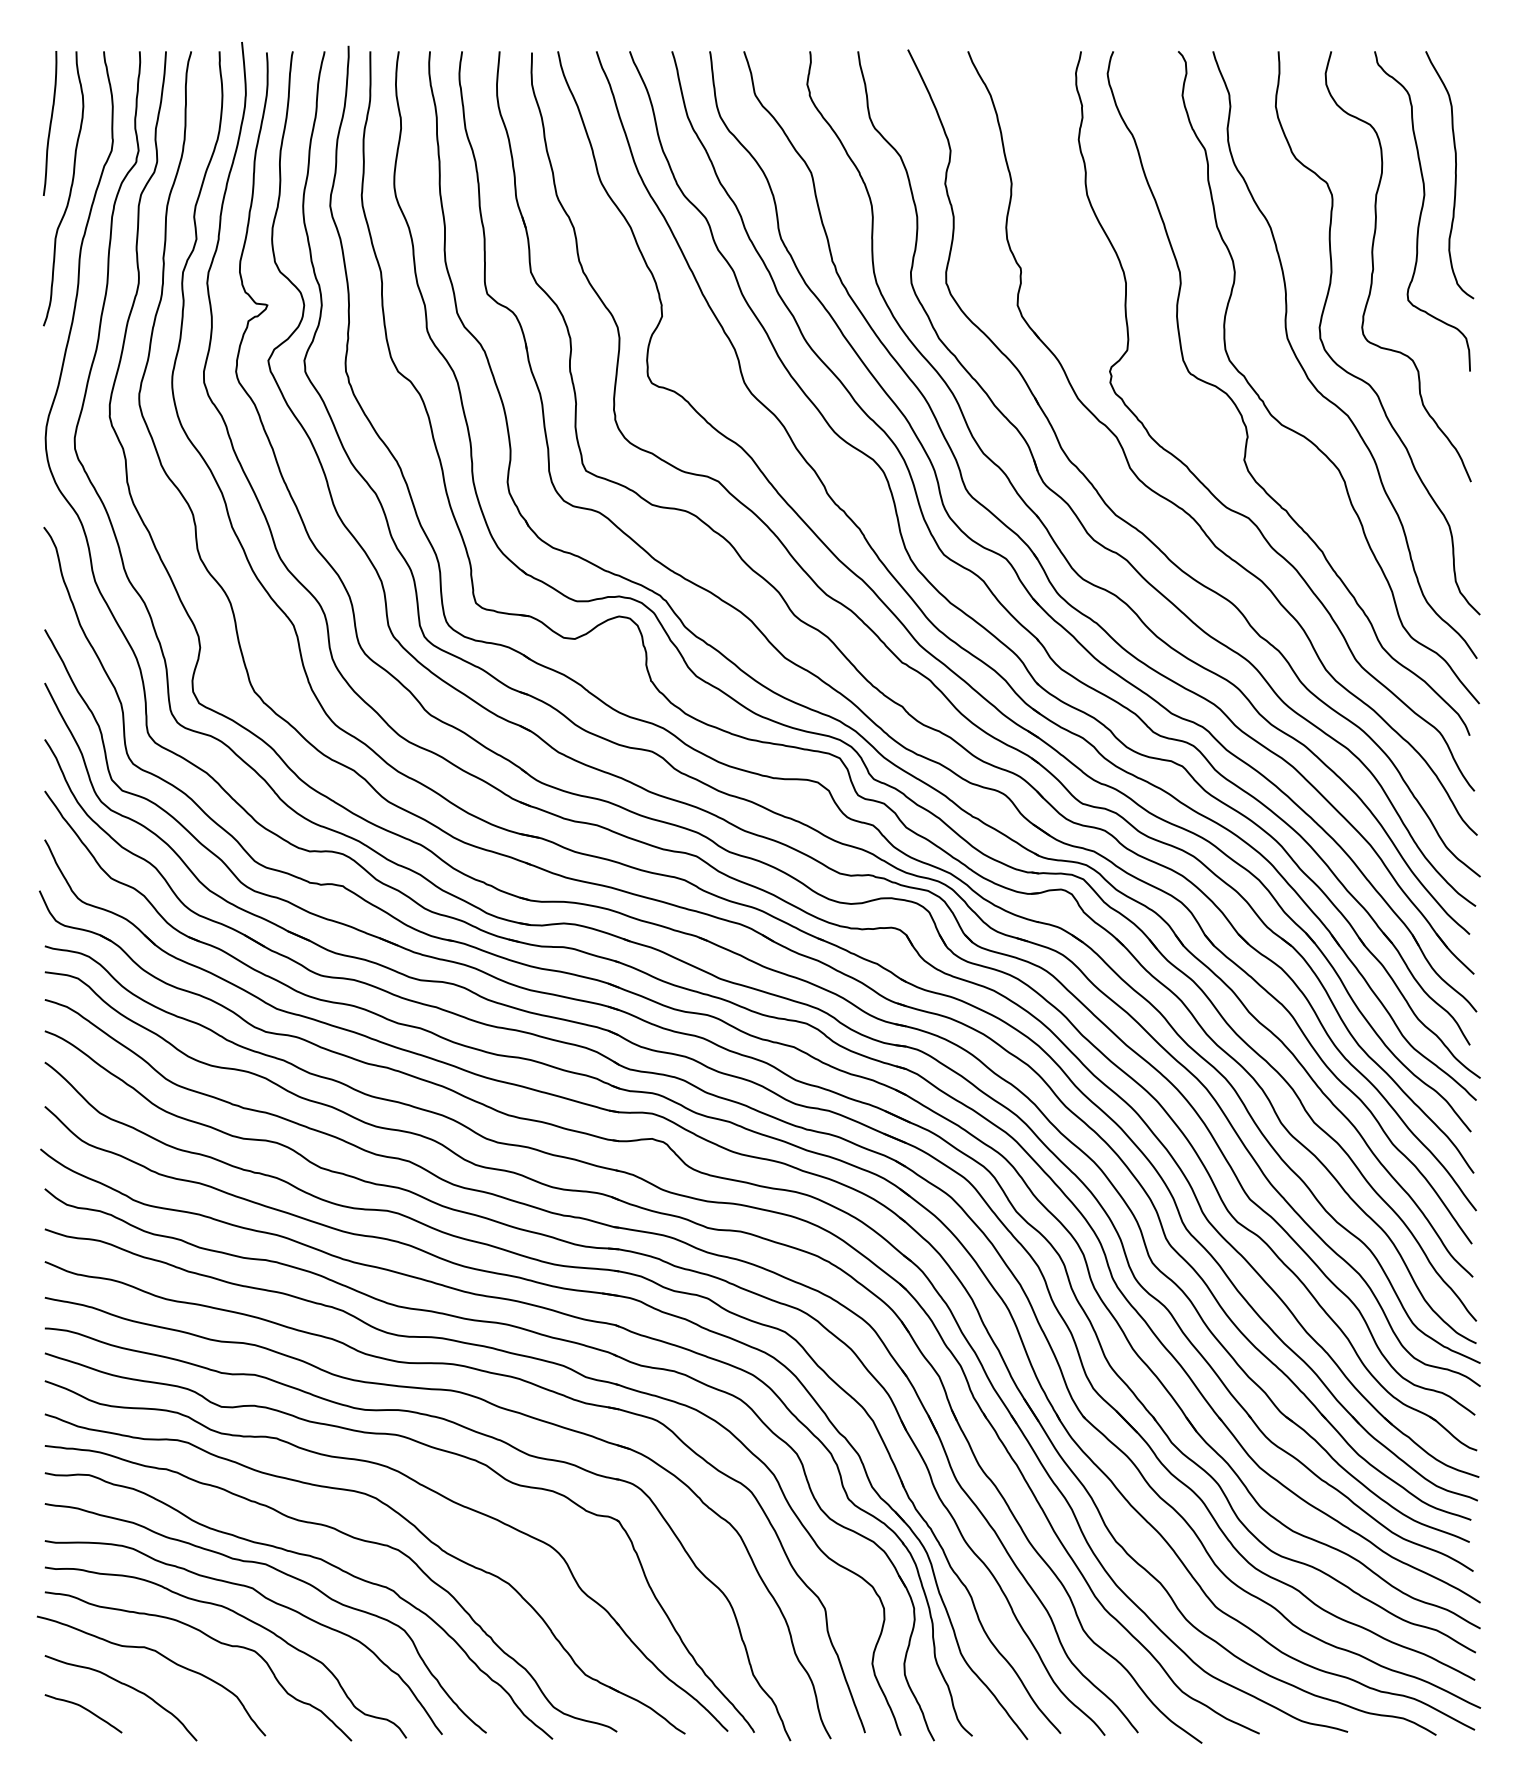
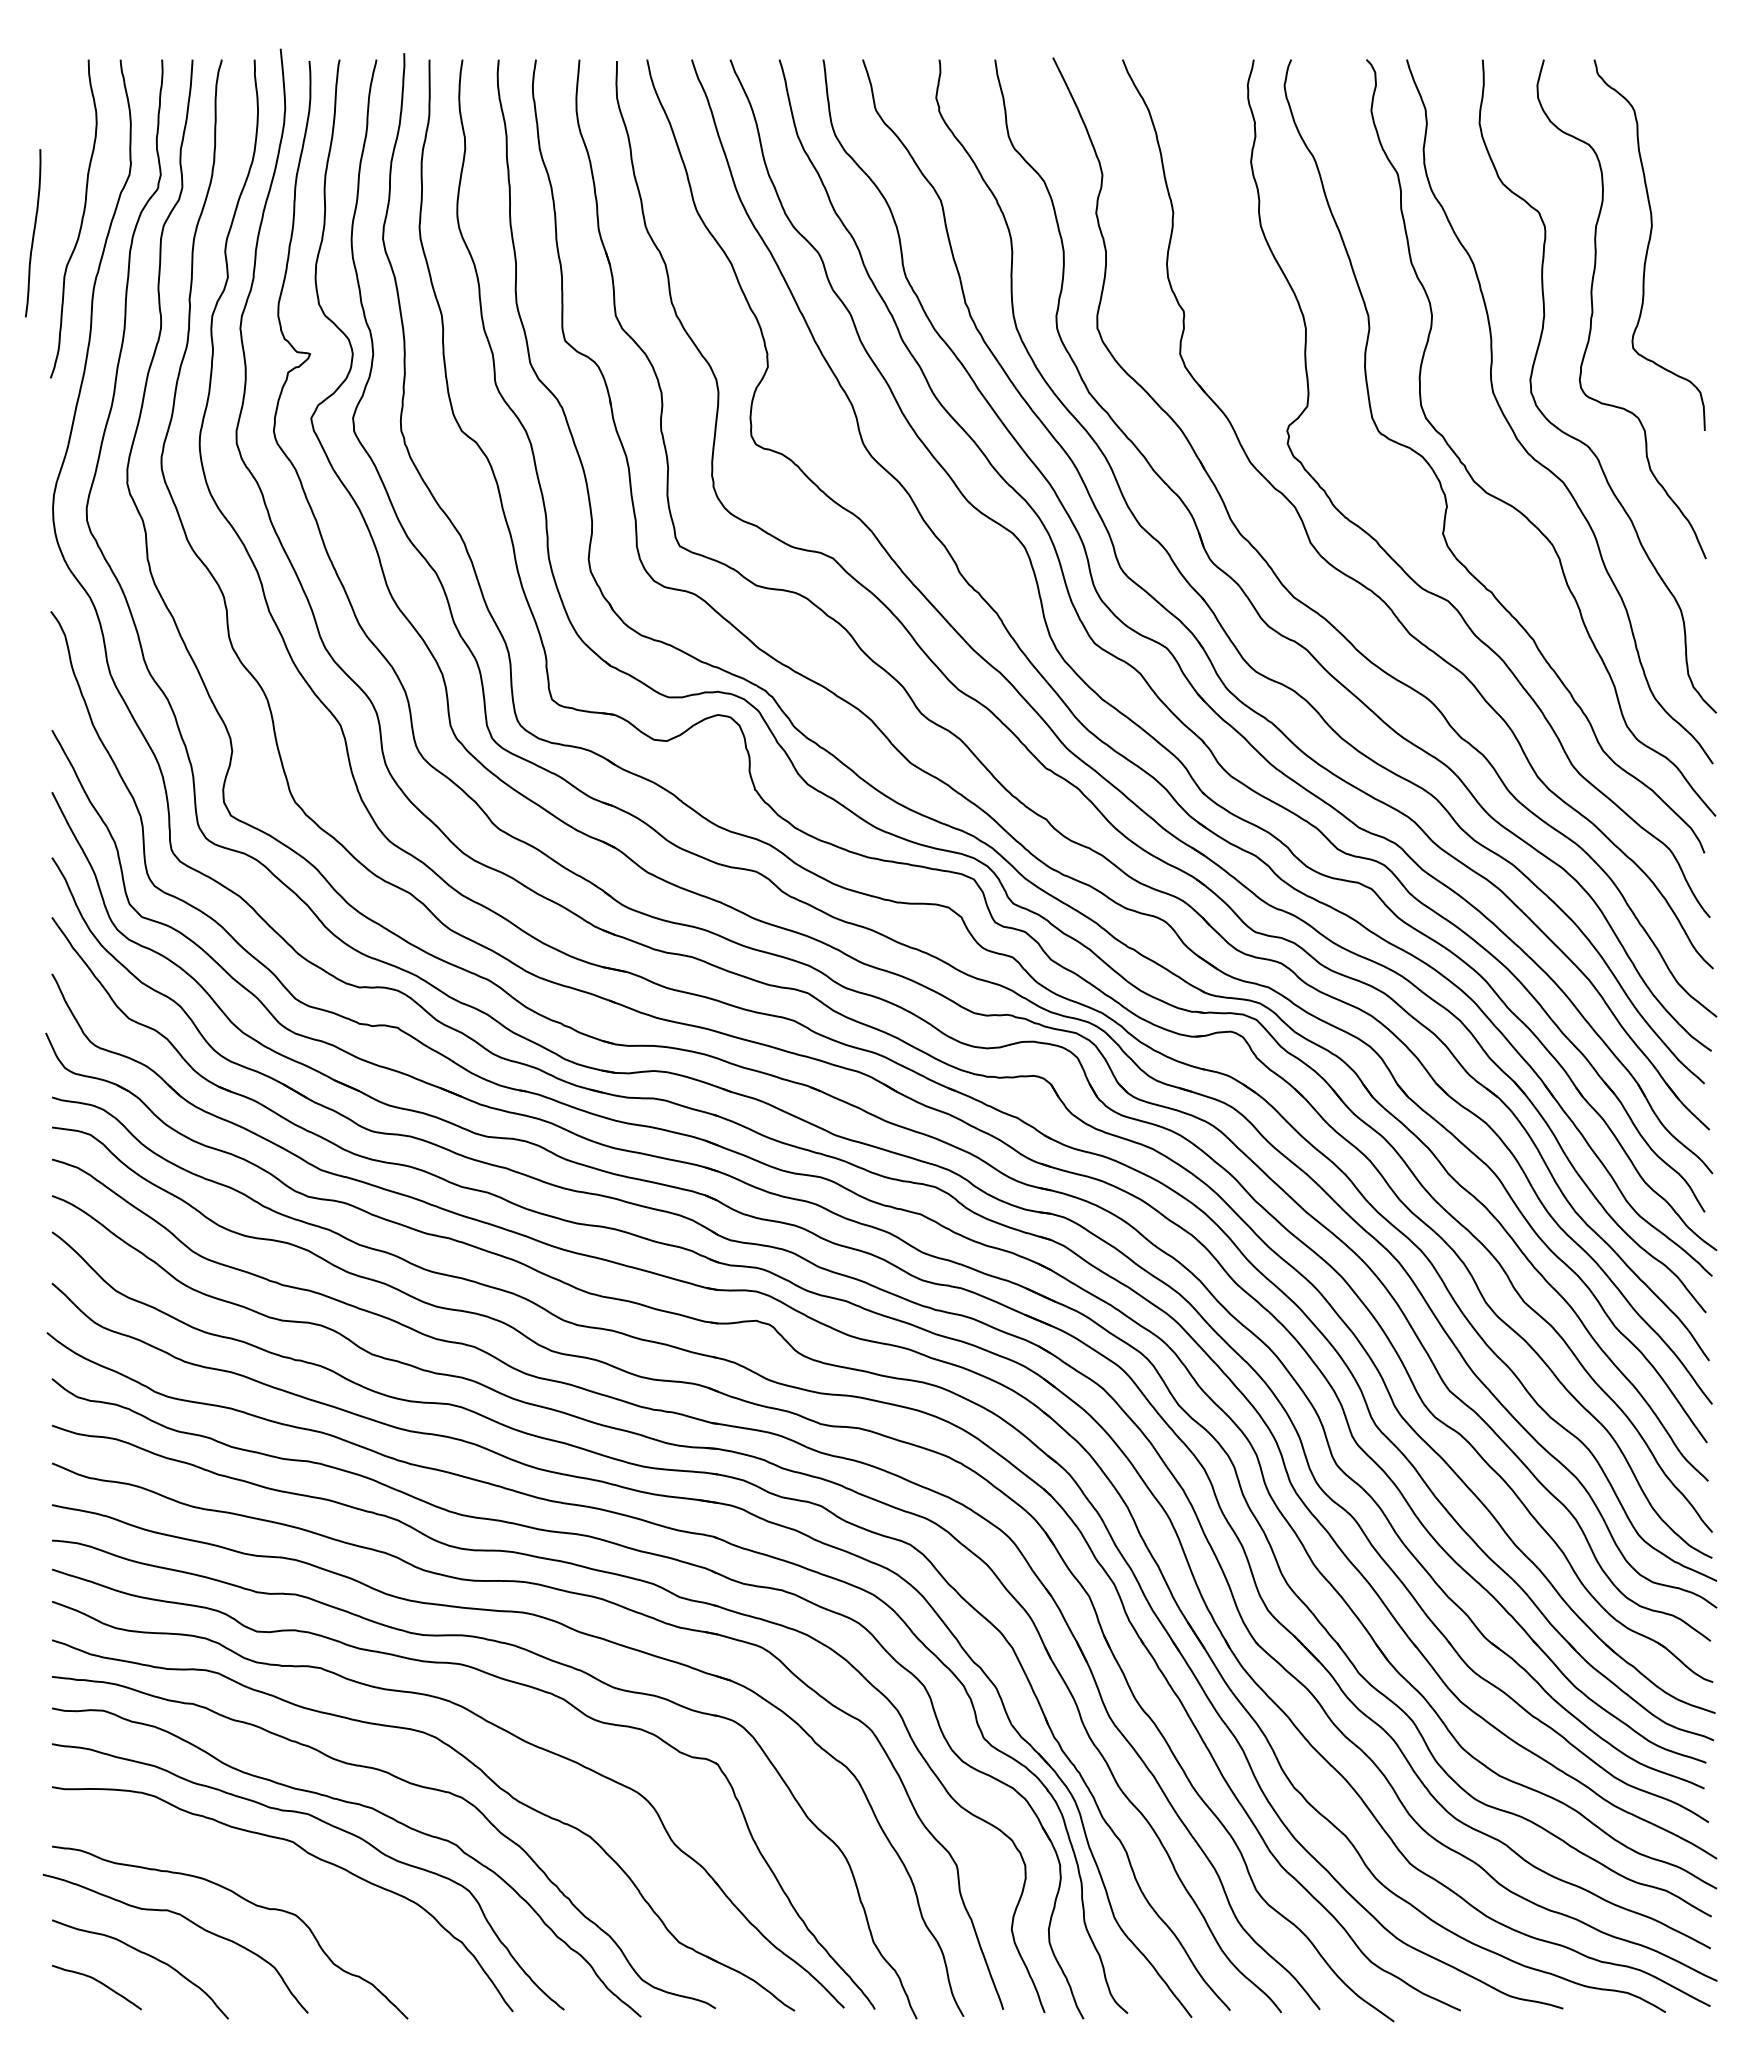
curve: (50, 123) -> (33, 233), moved
curve: (1455, 175) -> (1687, 203), removed
curve: (243, 1618) -> (282, 1876), removed

